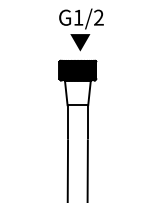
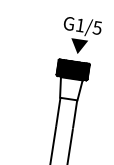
text: (98, 17) -> (97, 27), G1/2 -> G1/5

